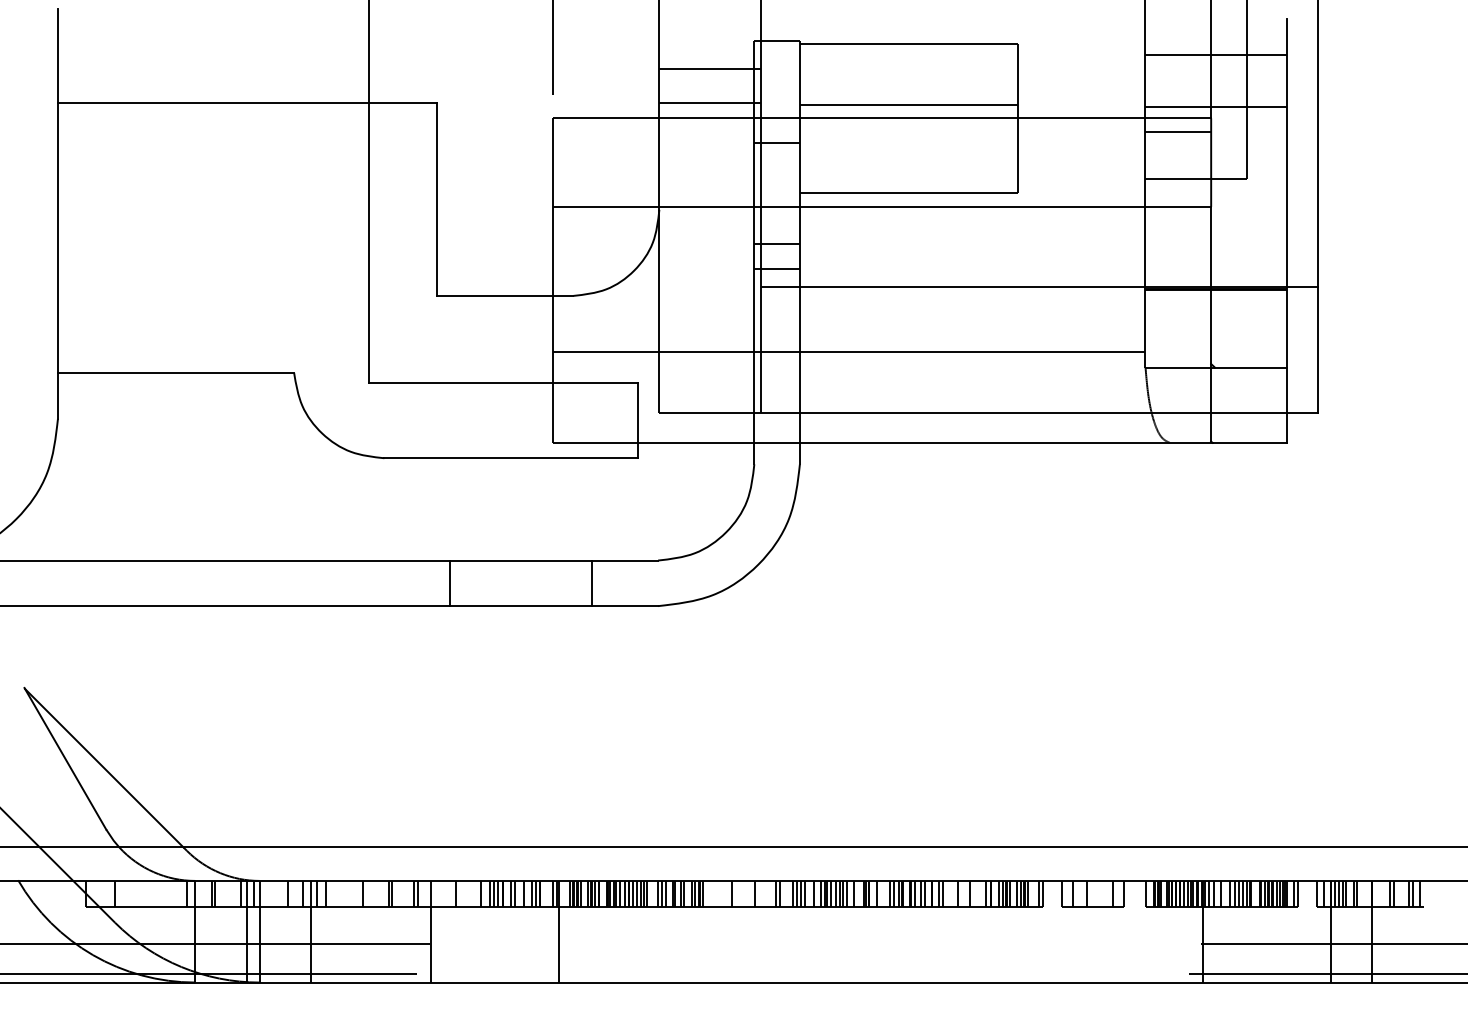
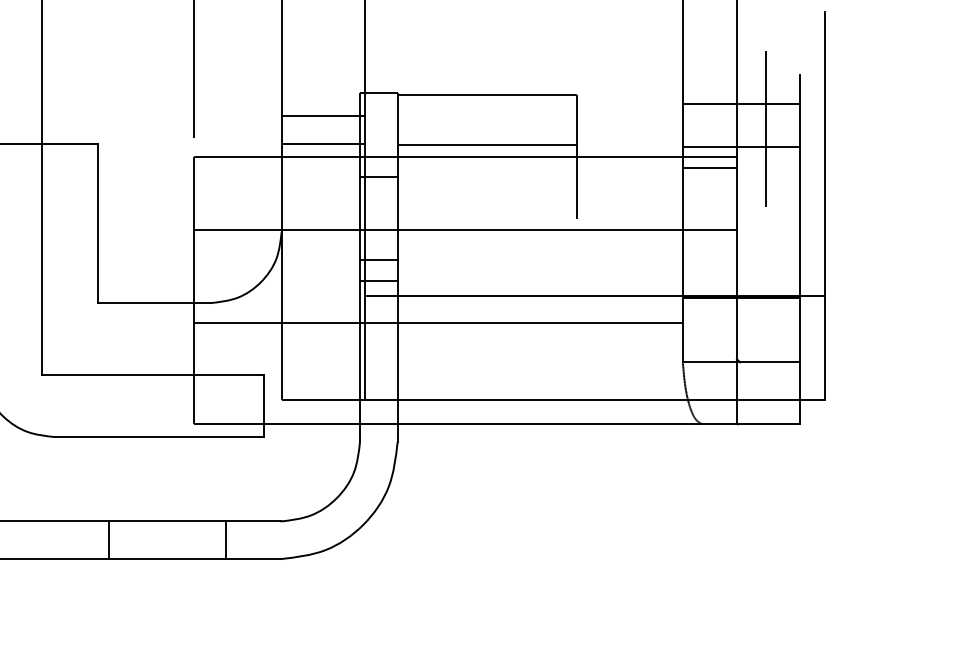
line: (1195, 179) -> (724, 207), removed
line: (908, 193) -> (487, 218), removed
line: (848, 351) -> (437, 322), moved

